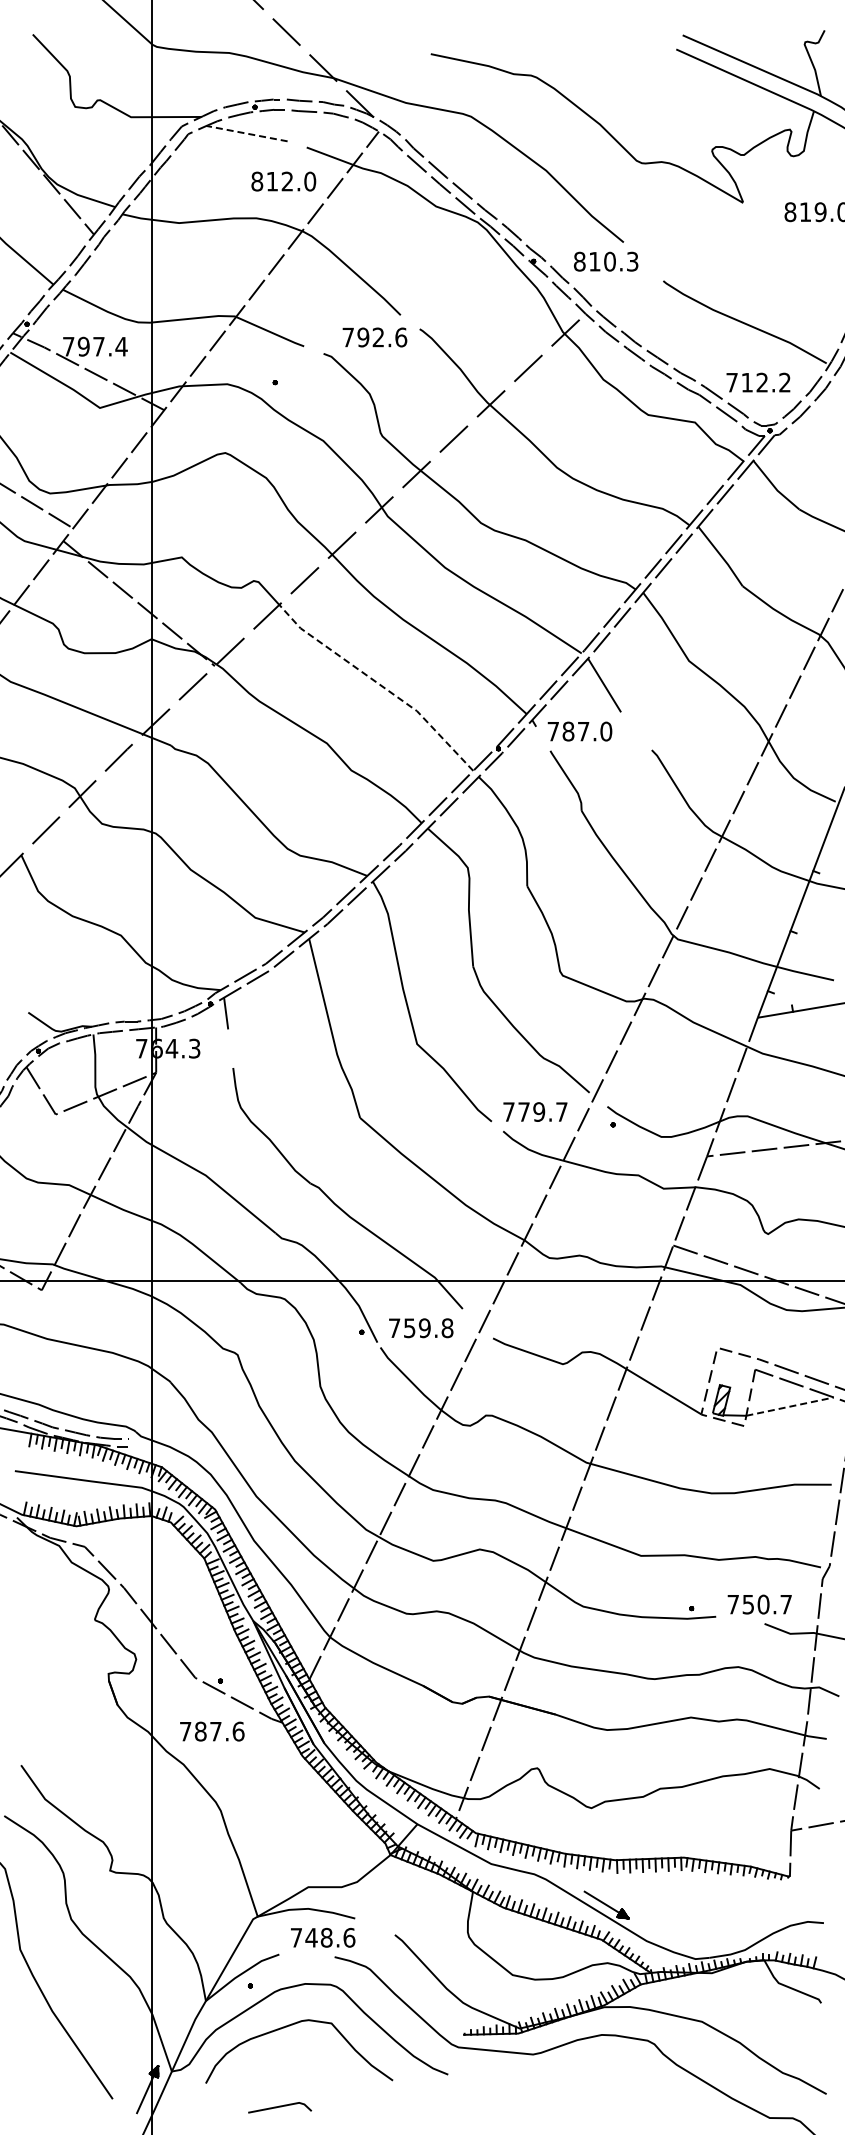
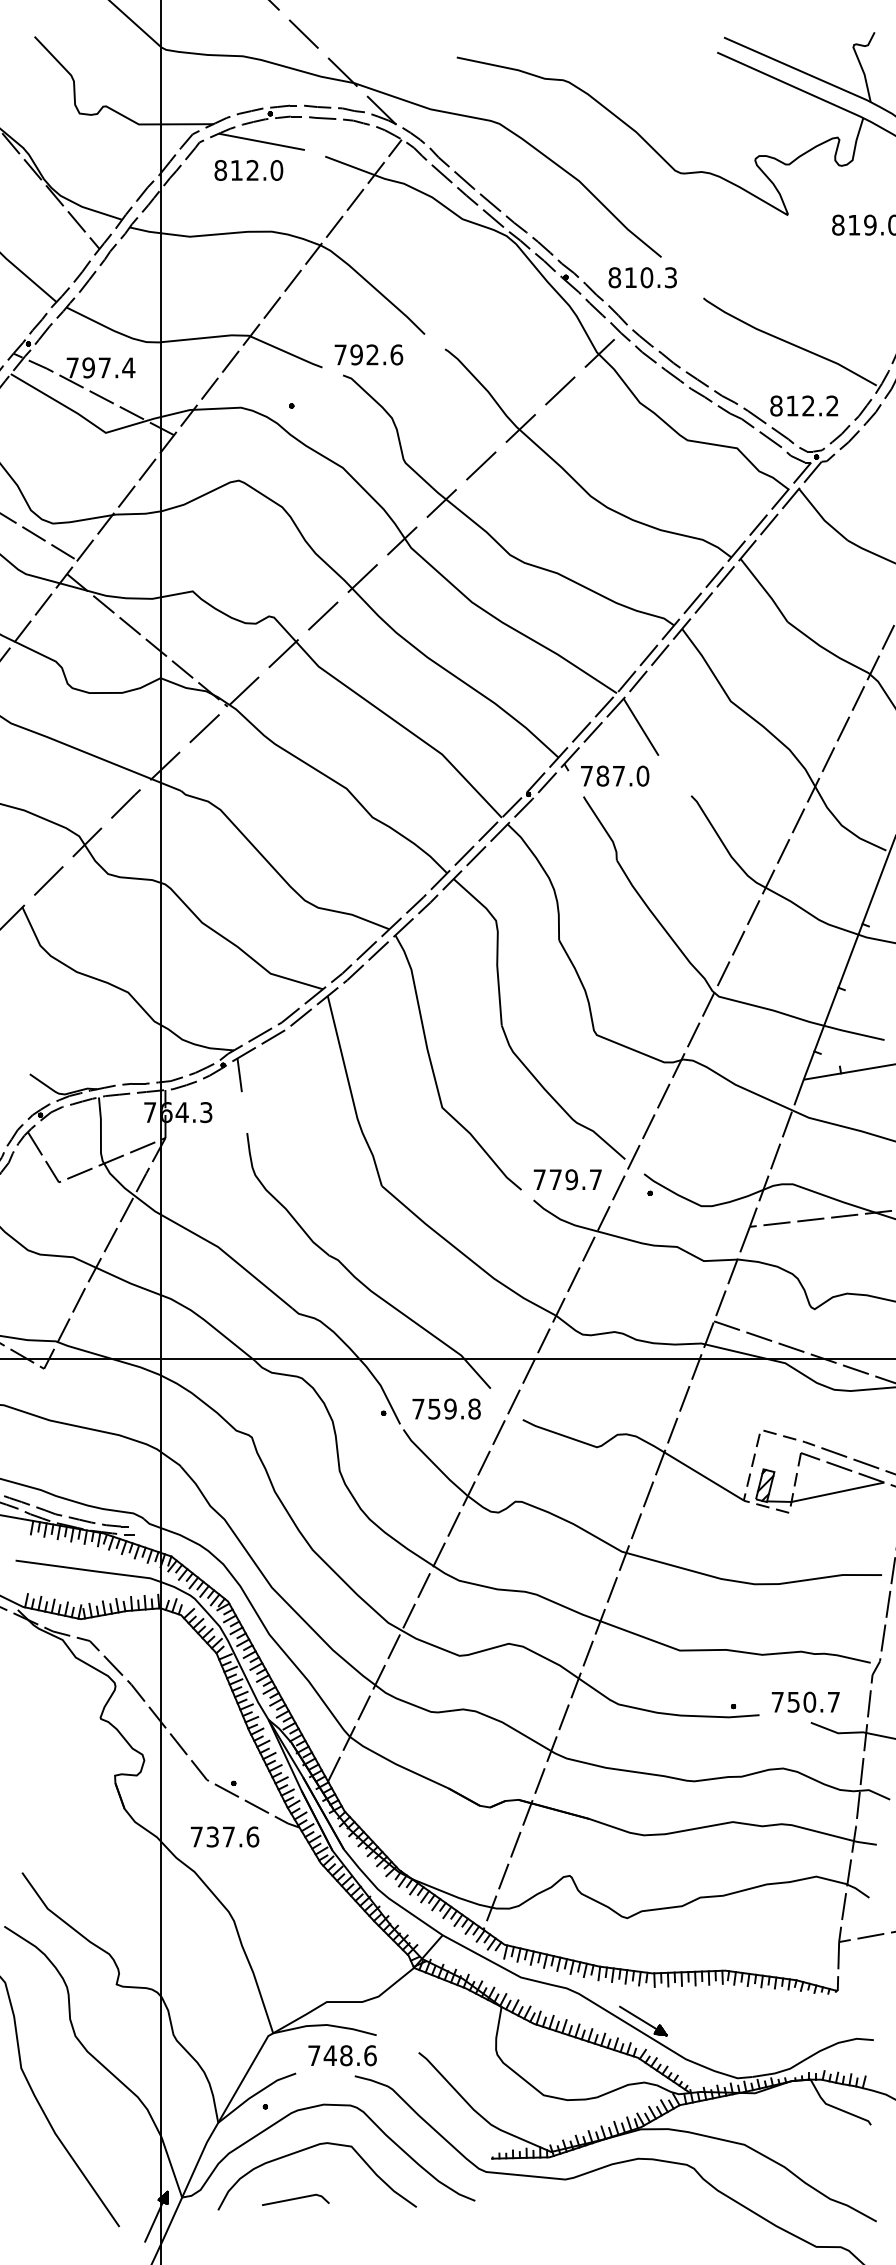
line: (246, 133) -> (261, 141), dashed -> solid
text: (283, 181) -> (248, 170), moved
text: (374, 337) -> (368, 354), moved
text: (732, 382) -> (776, 405), 712.2 -> 812.2
line: (379, 684) -> (402, 726), dashed -> solid
line: (790, 1406) -> (838, 1492), dashed -> solid
text: (200, 1731) -> (212, 1836), 787.6 -> 737.6
line: (280, 2107) -> (296, 2199), moved

